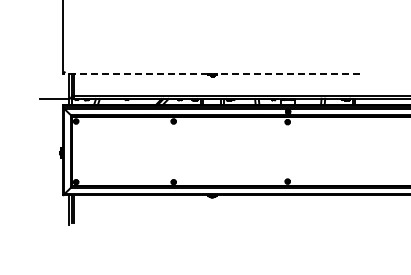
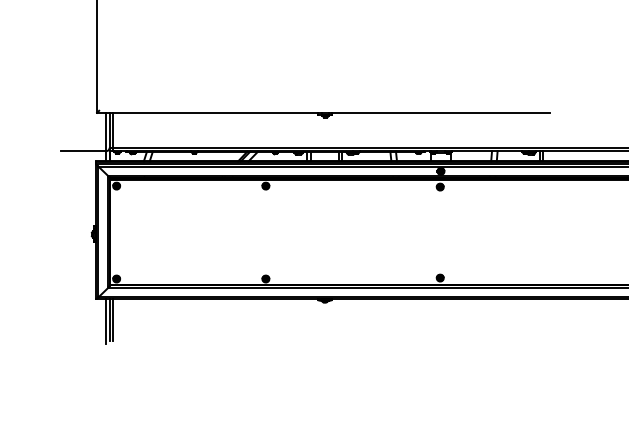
line: (135, 73) -> (207, 112), dashed -> solid
line: (287, 73) -> (439, 112), dashed -> solid

